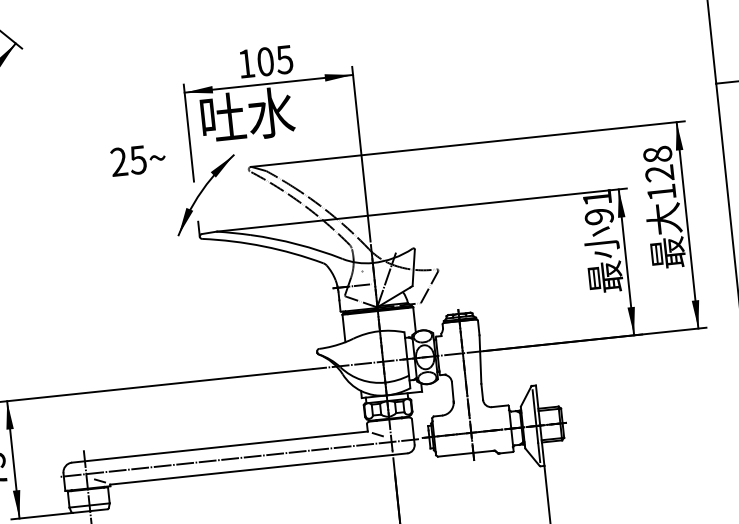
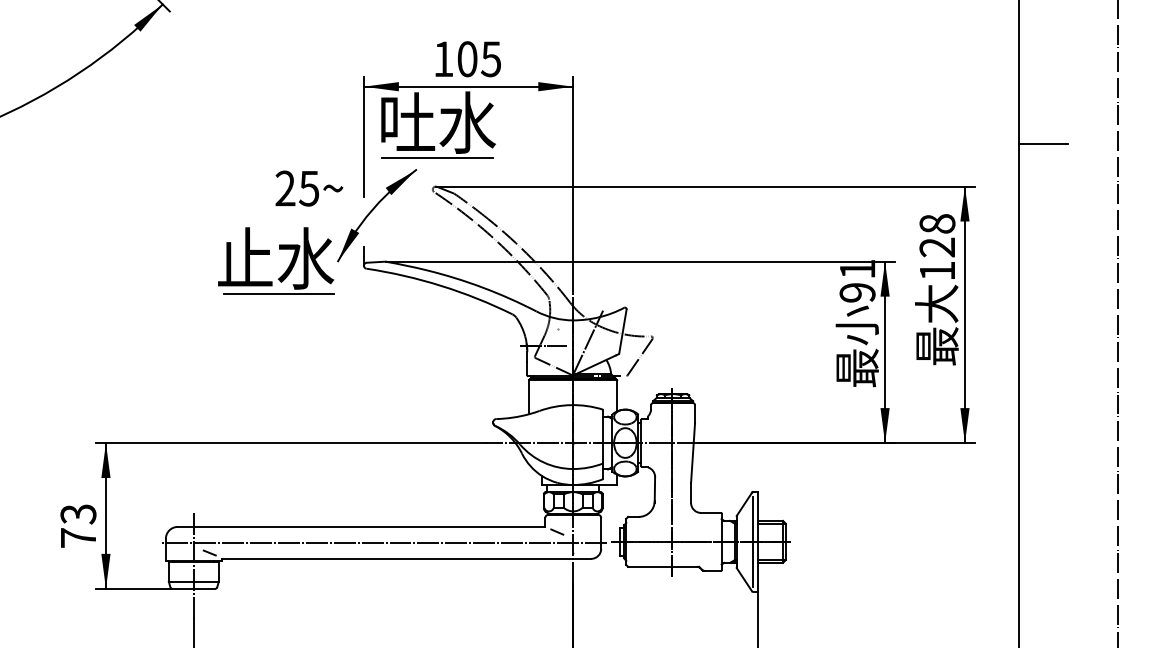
line: (249, 144) -> (437, 158), added
text: (138, 159) -> (309, 188), moved
part: (122, 235) -> (269, 254), added

